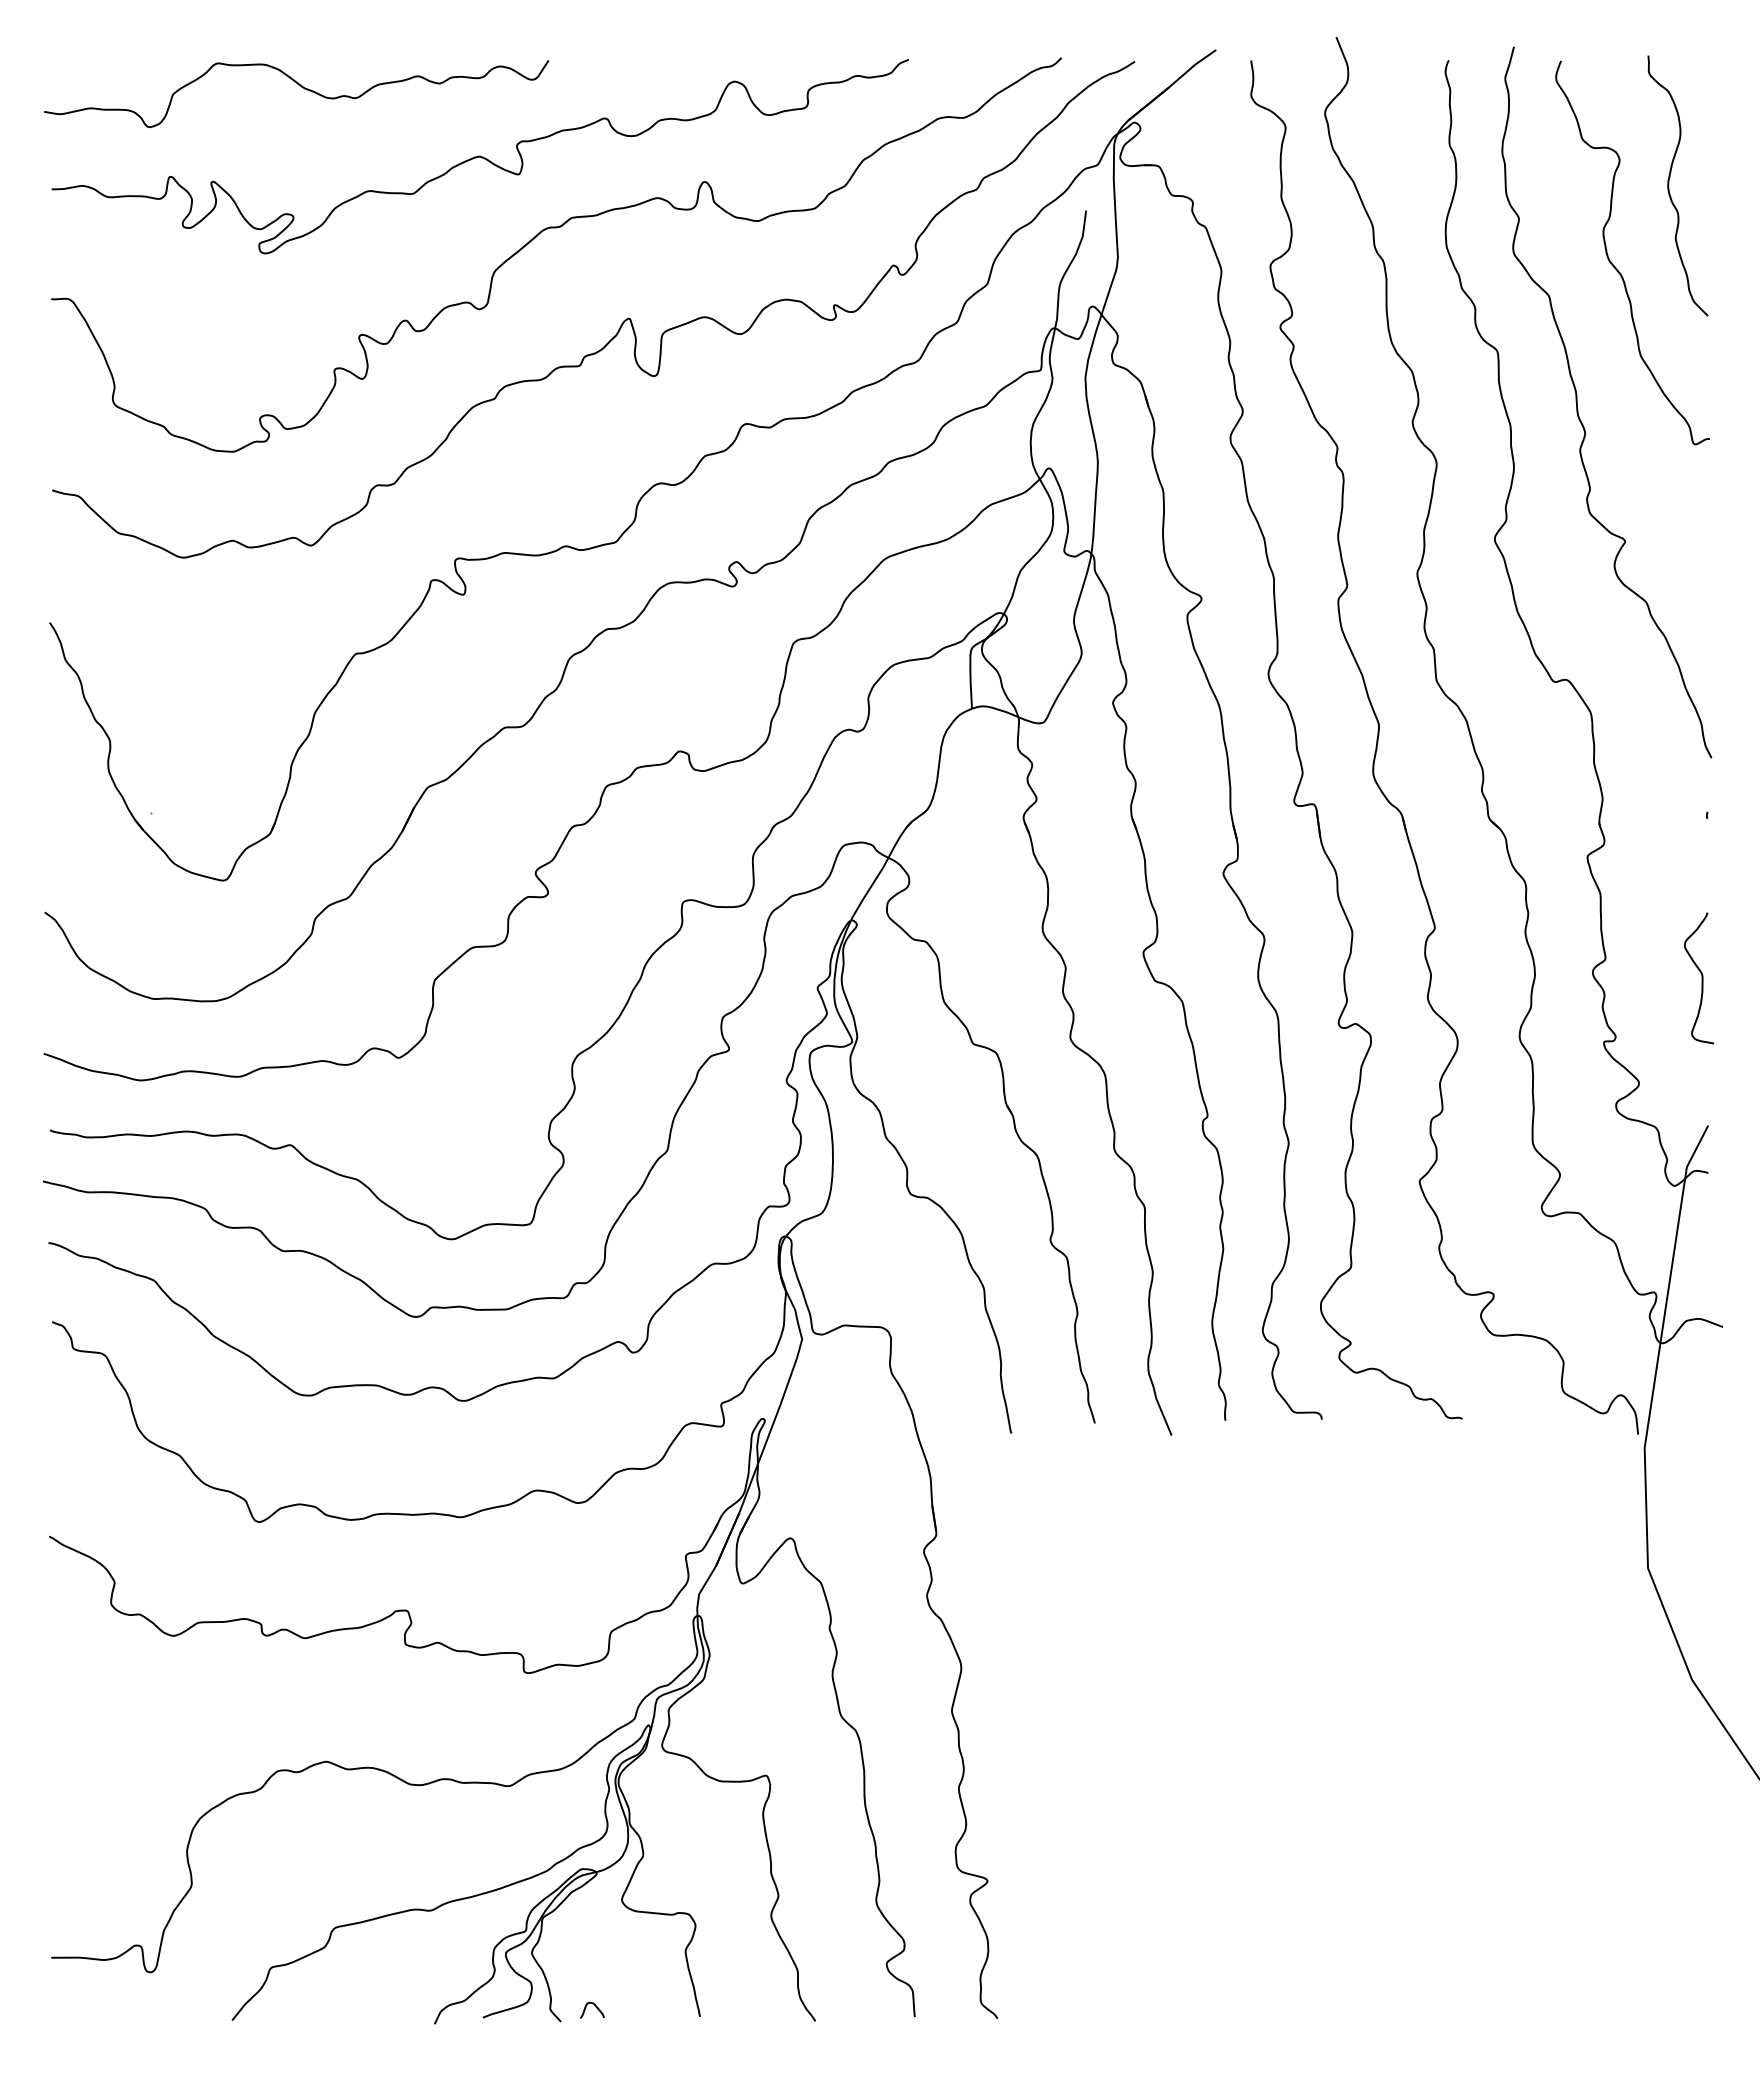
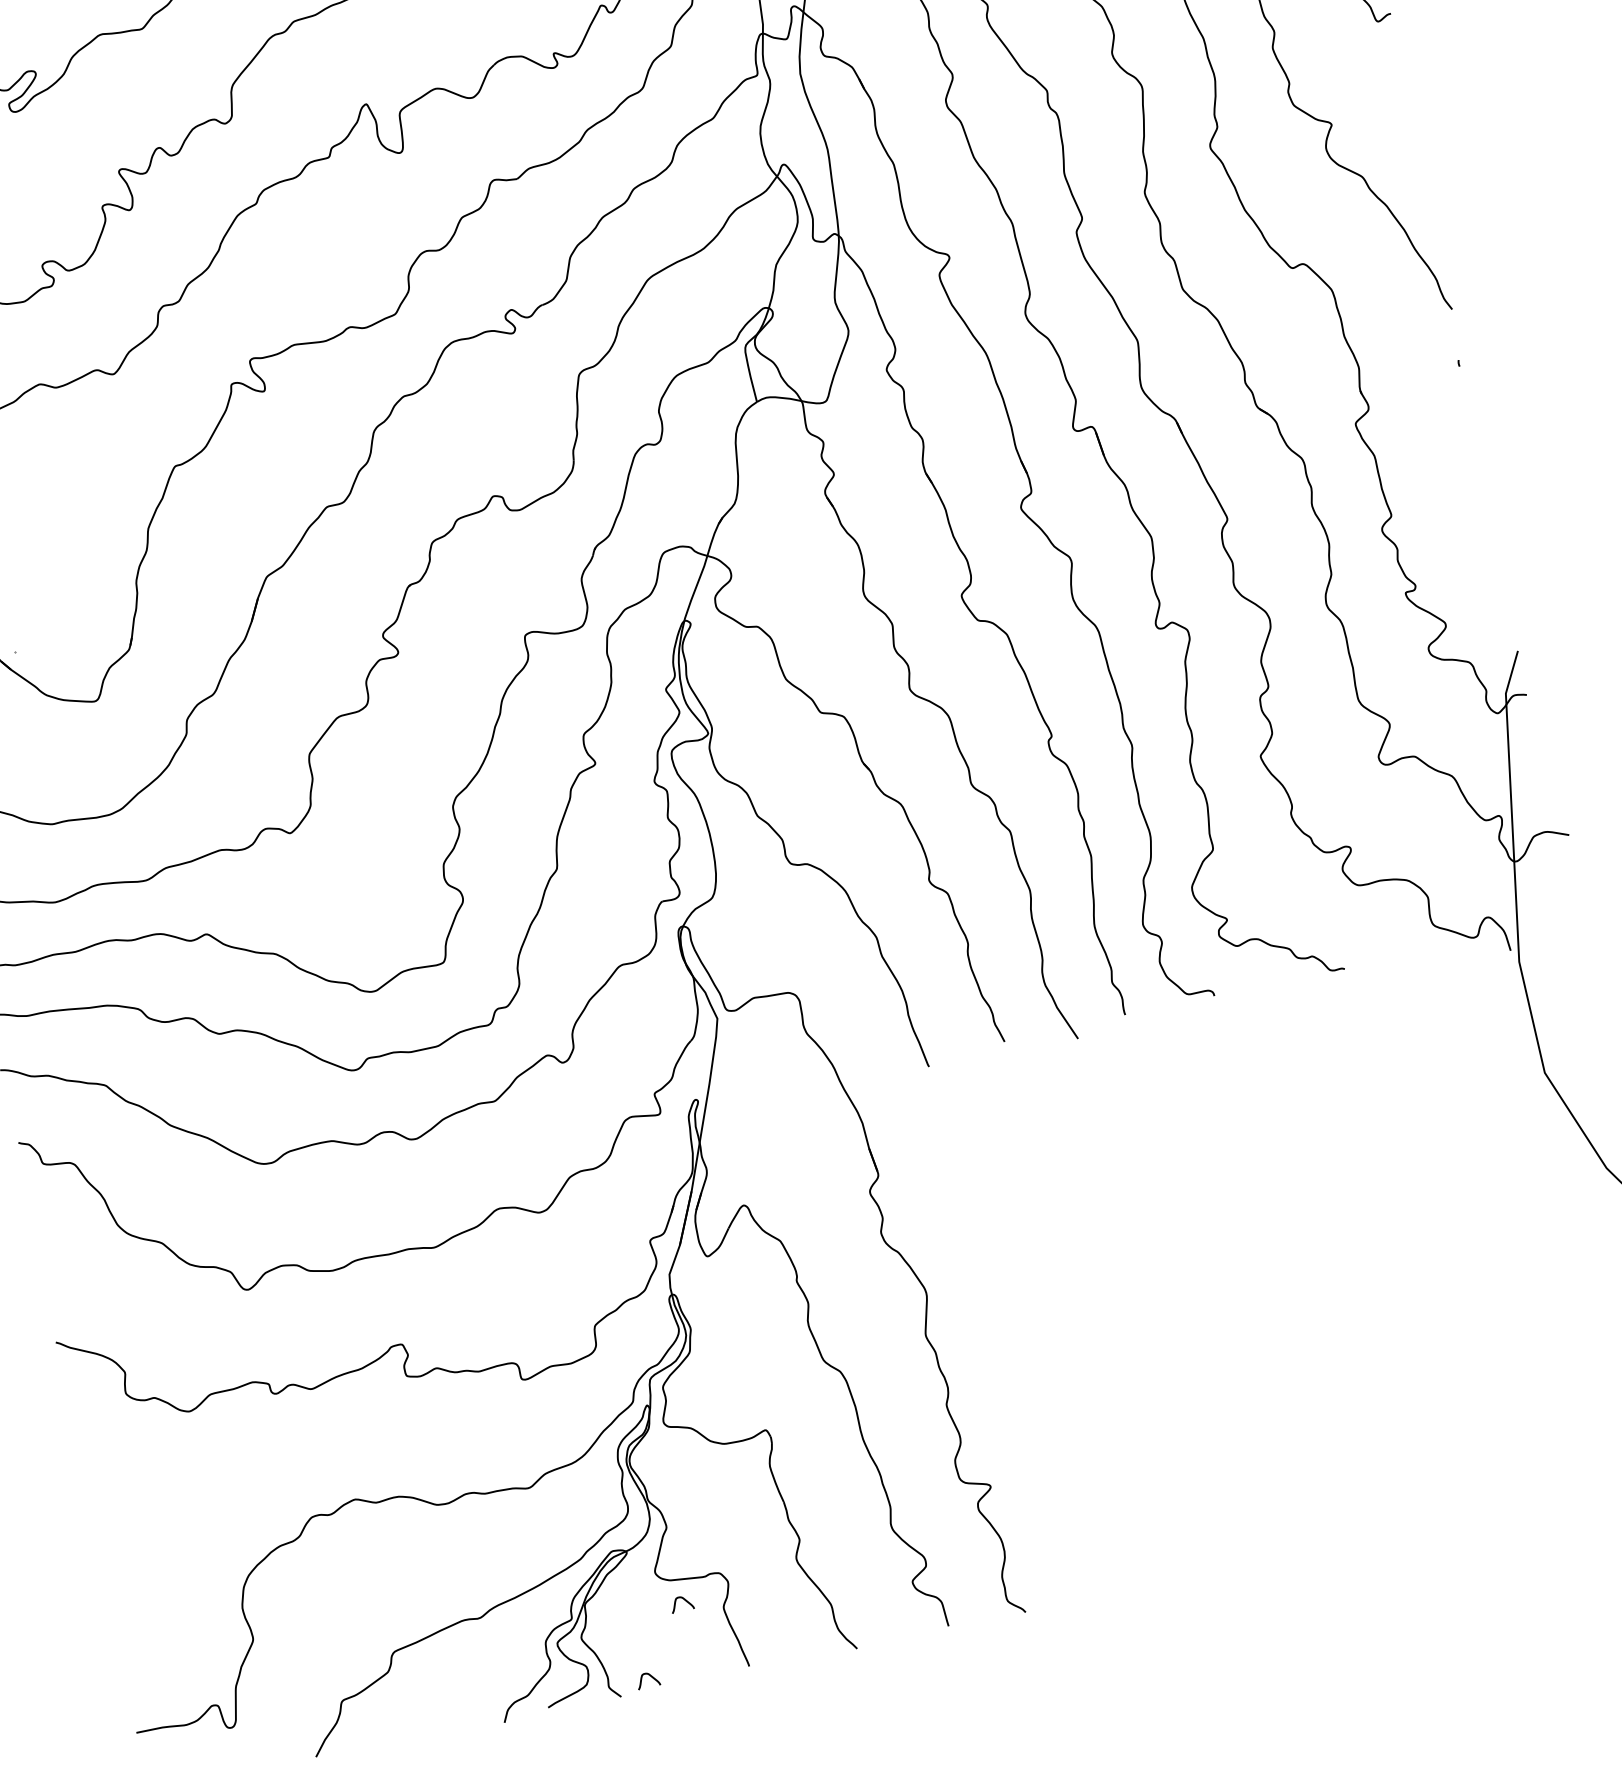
curve: (1701, 978) -> (1484, 515), removed
curve: (646, 1935) -> (684, 1600), added

